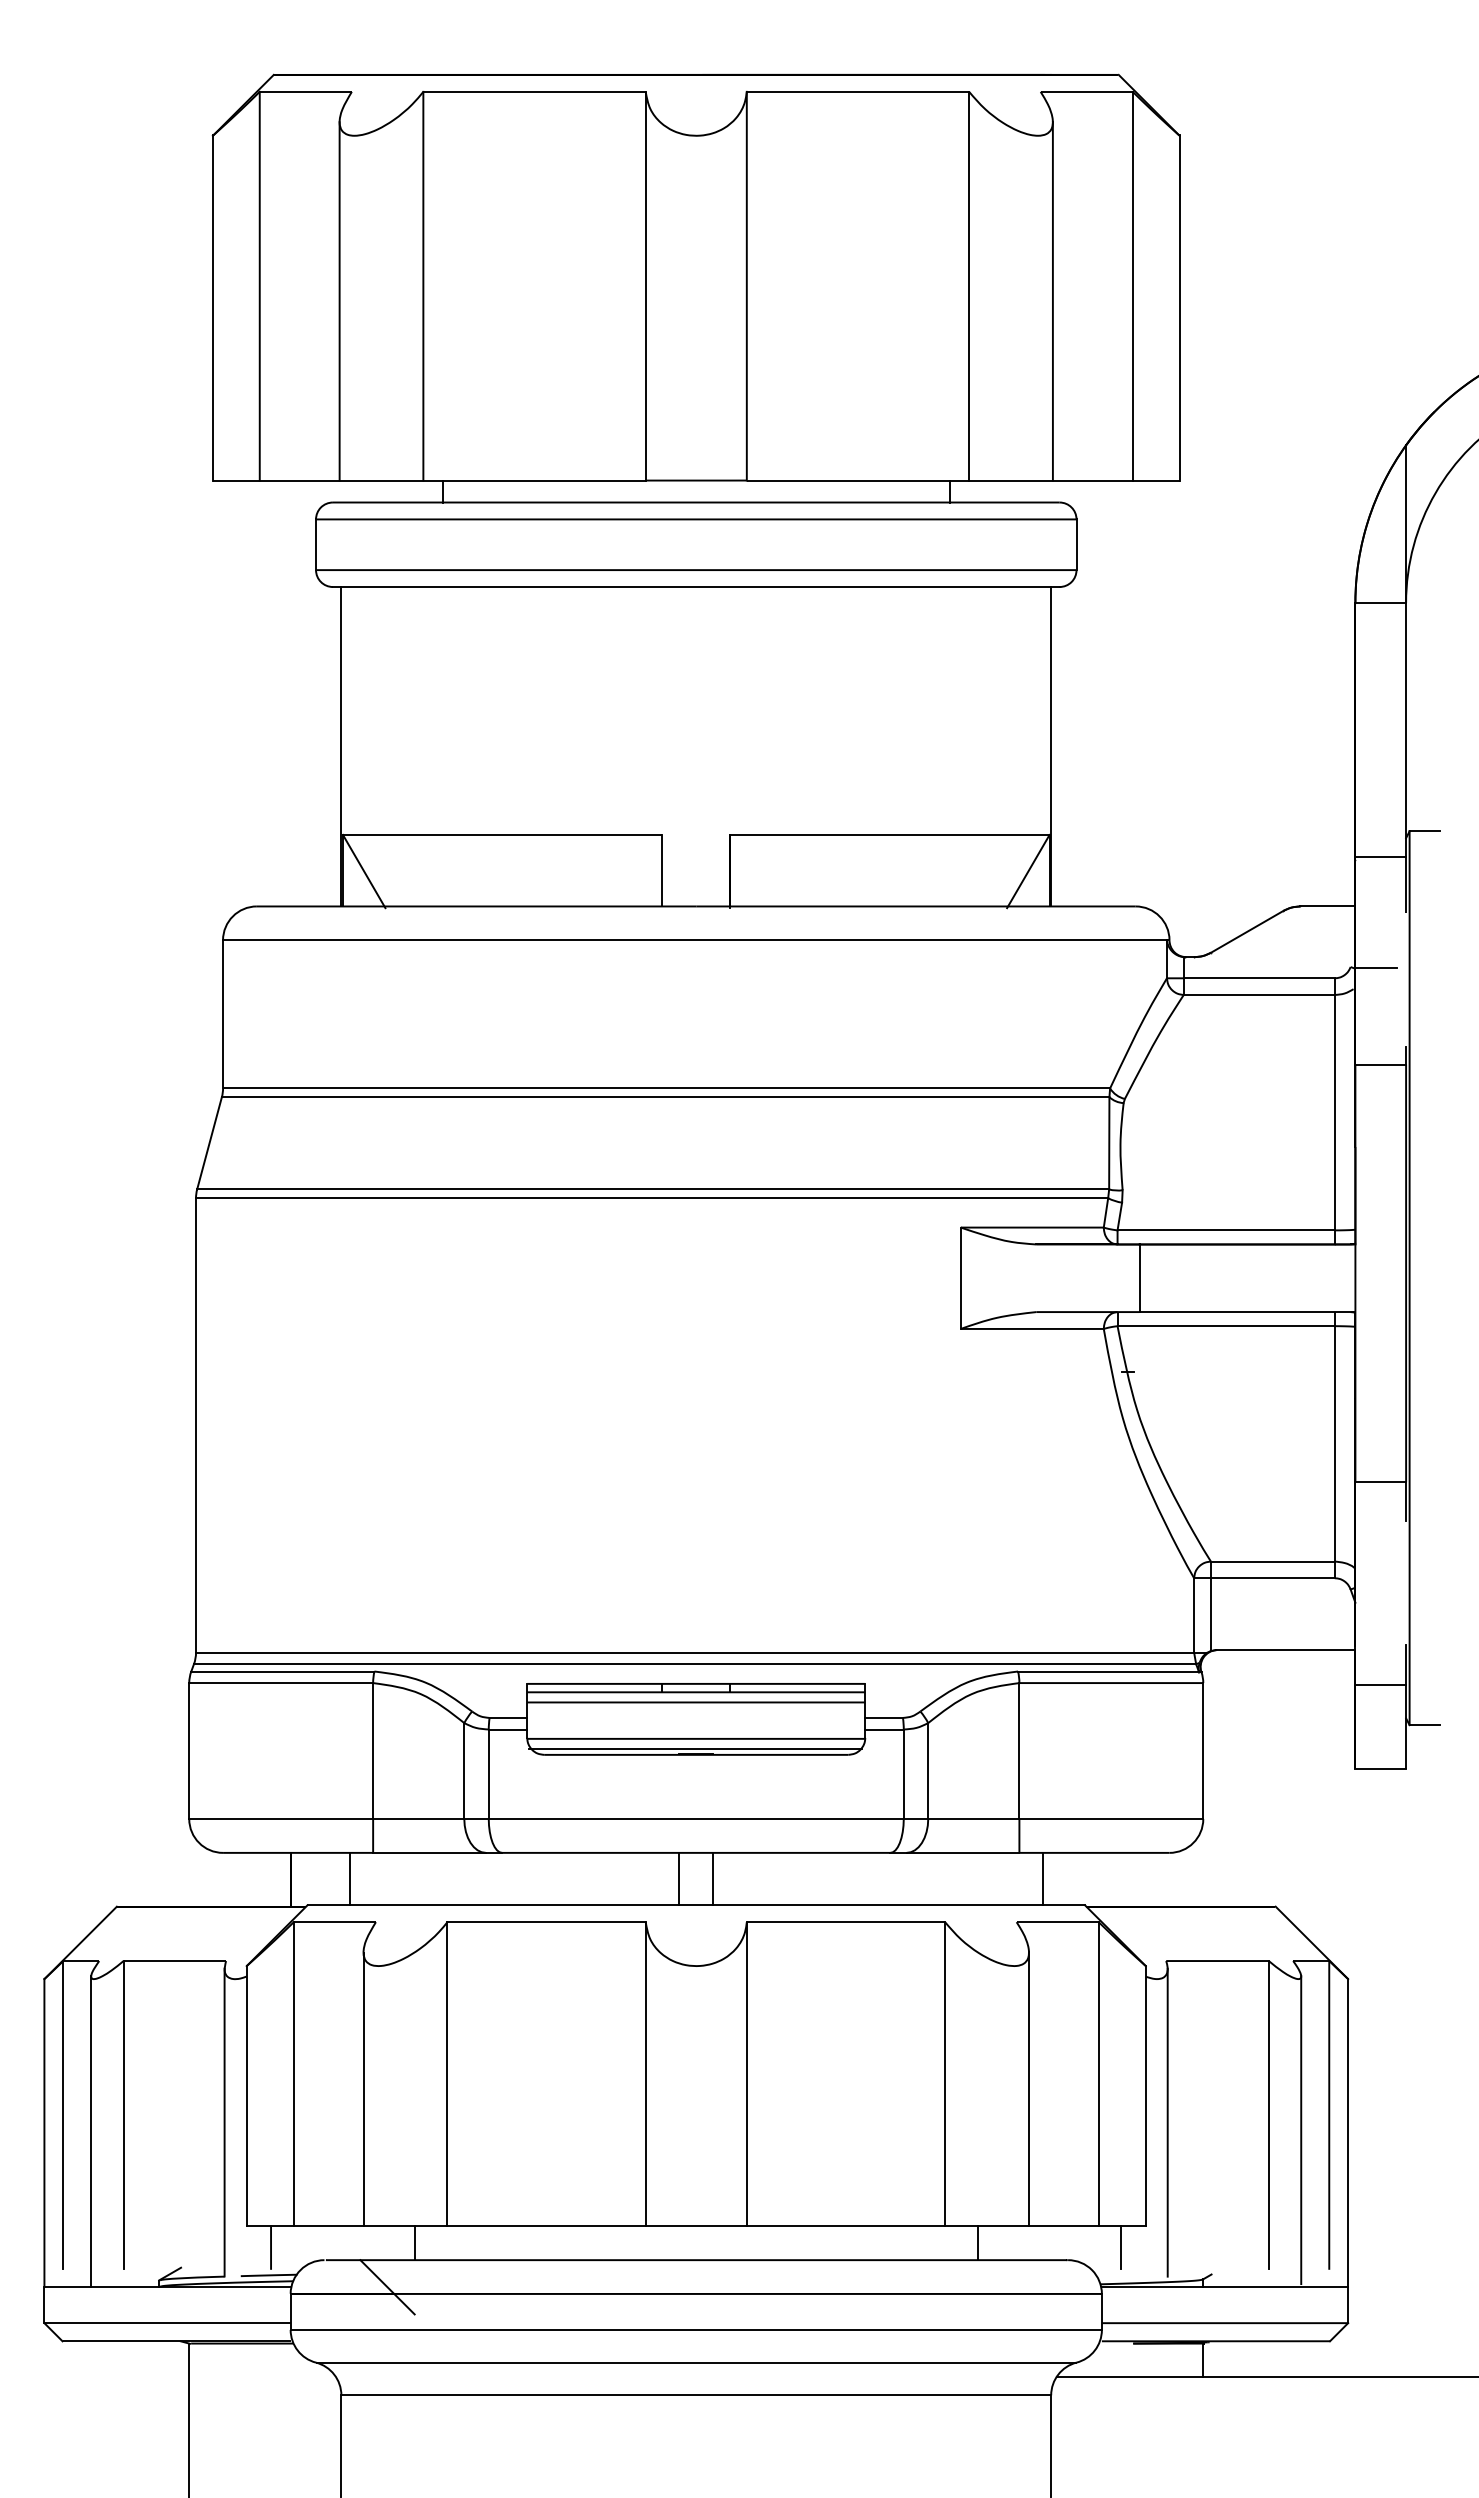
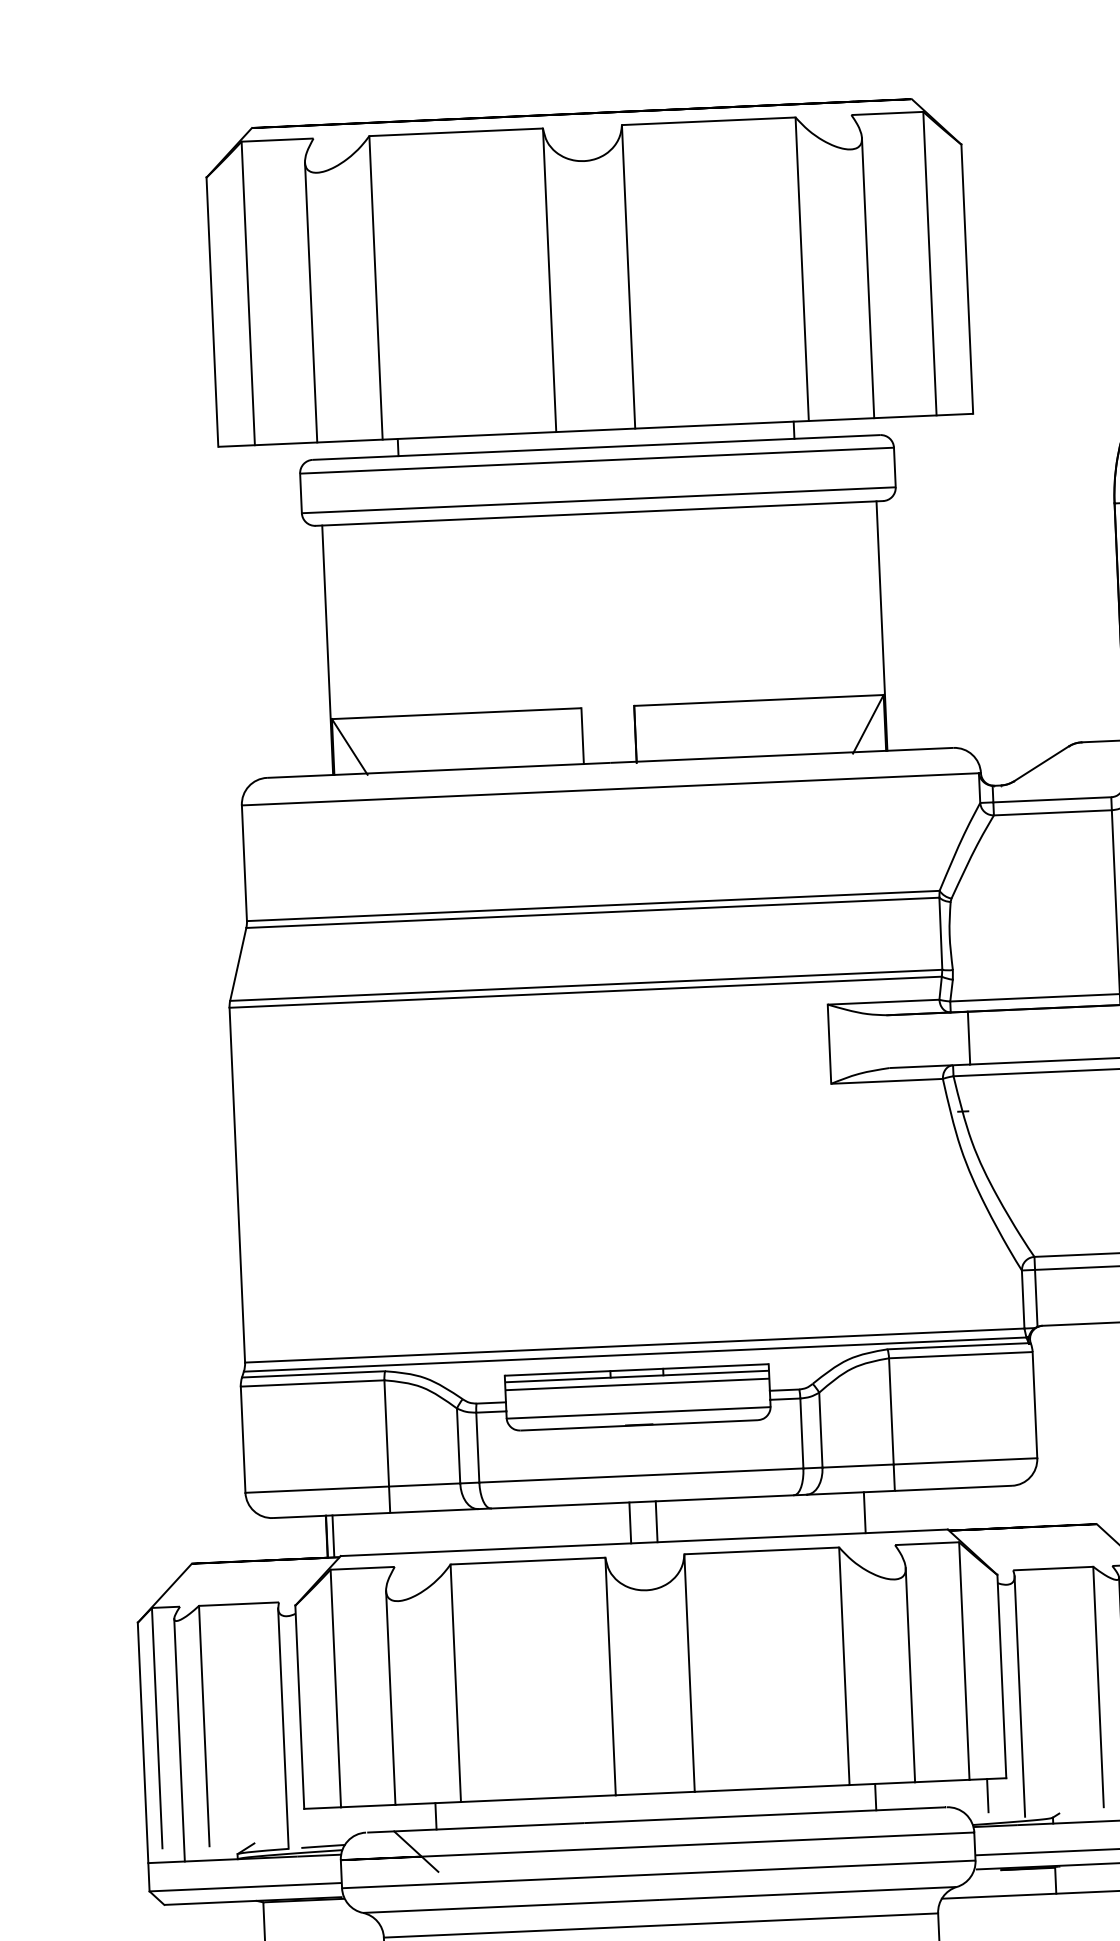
line: (695, 1748) -> (638, 1420), removed
line: (350, 1878) -> (333, 1535), moved
line: (1042, 1878) -> (864, 1512), moved
line: (271, 2247) -> (324, 1824), removed

